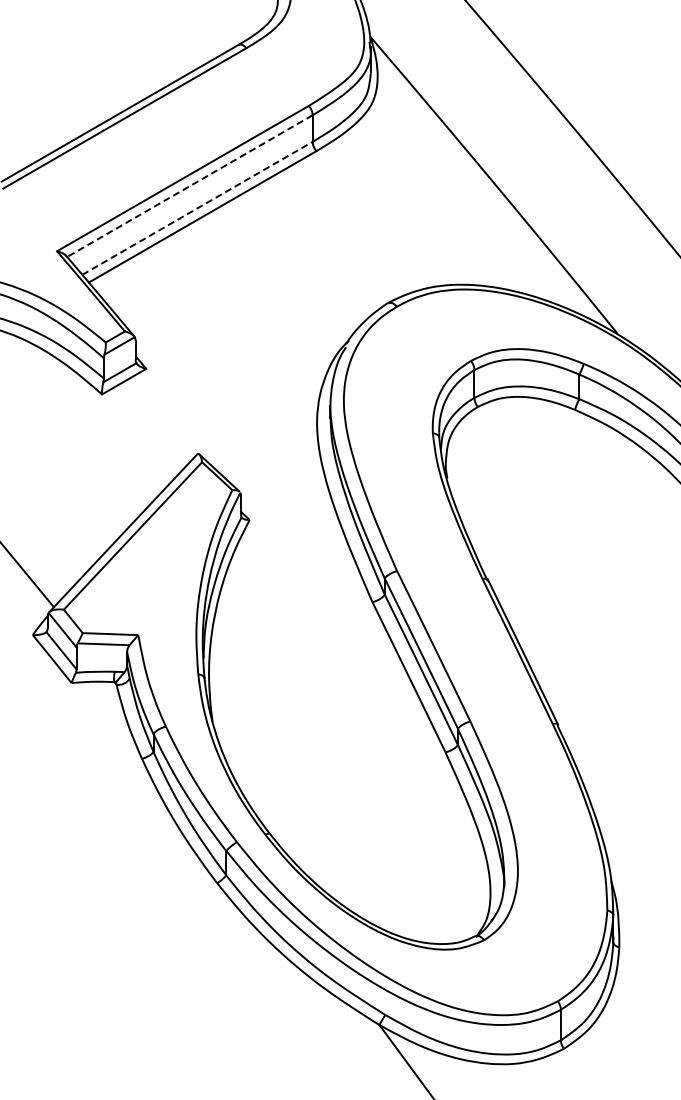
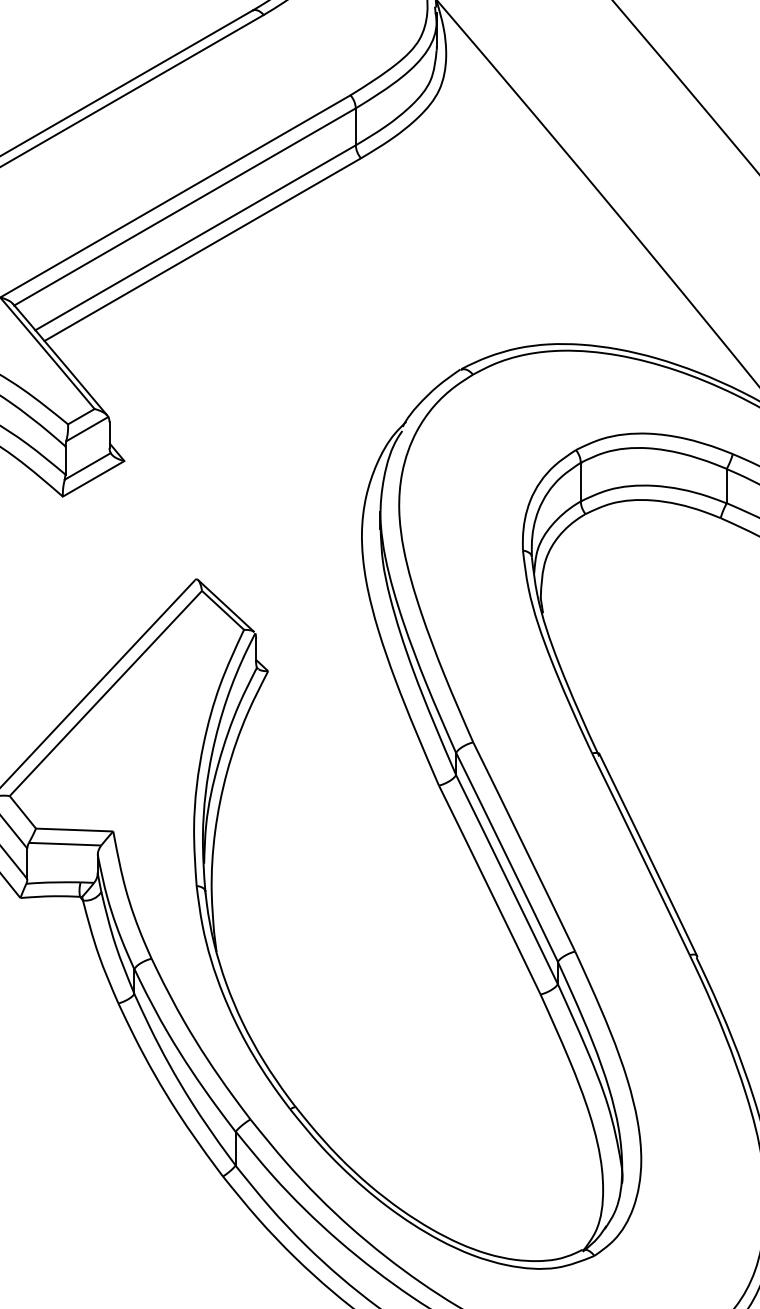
line: (189, 186) -> (184, 207), dashed -> solid
line: (197, 208) -> (195, 238), dashed -> solid

